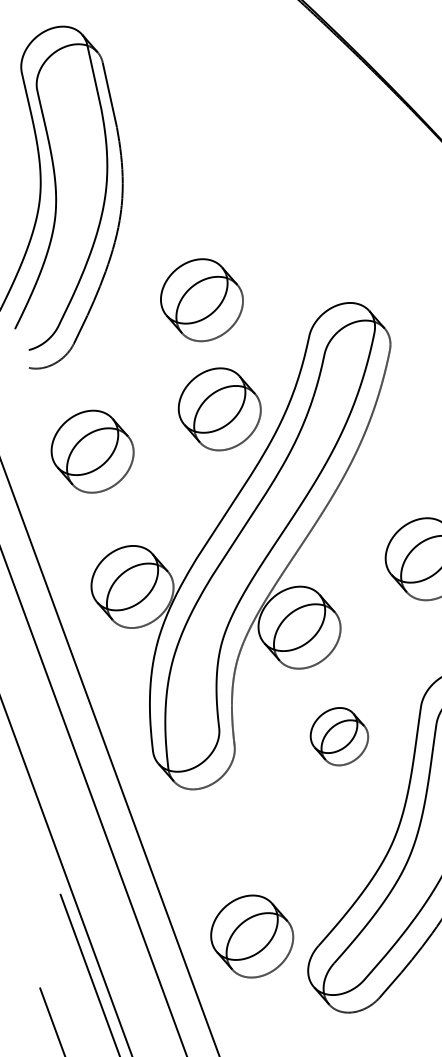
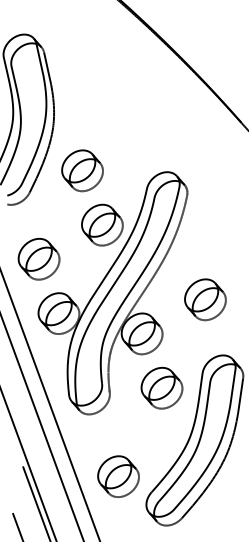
part: (201, 299) -> (82, 170), moved
part: (91, 452) -> (38, 259), moved
part: (338, 735) -> (161, 387), size x1.43
part: (252, 936) -> (118, 476), moved

